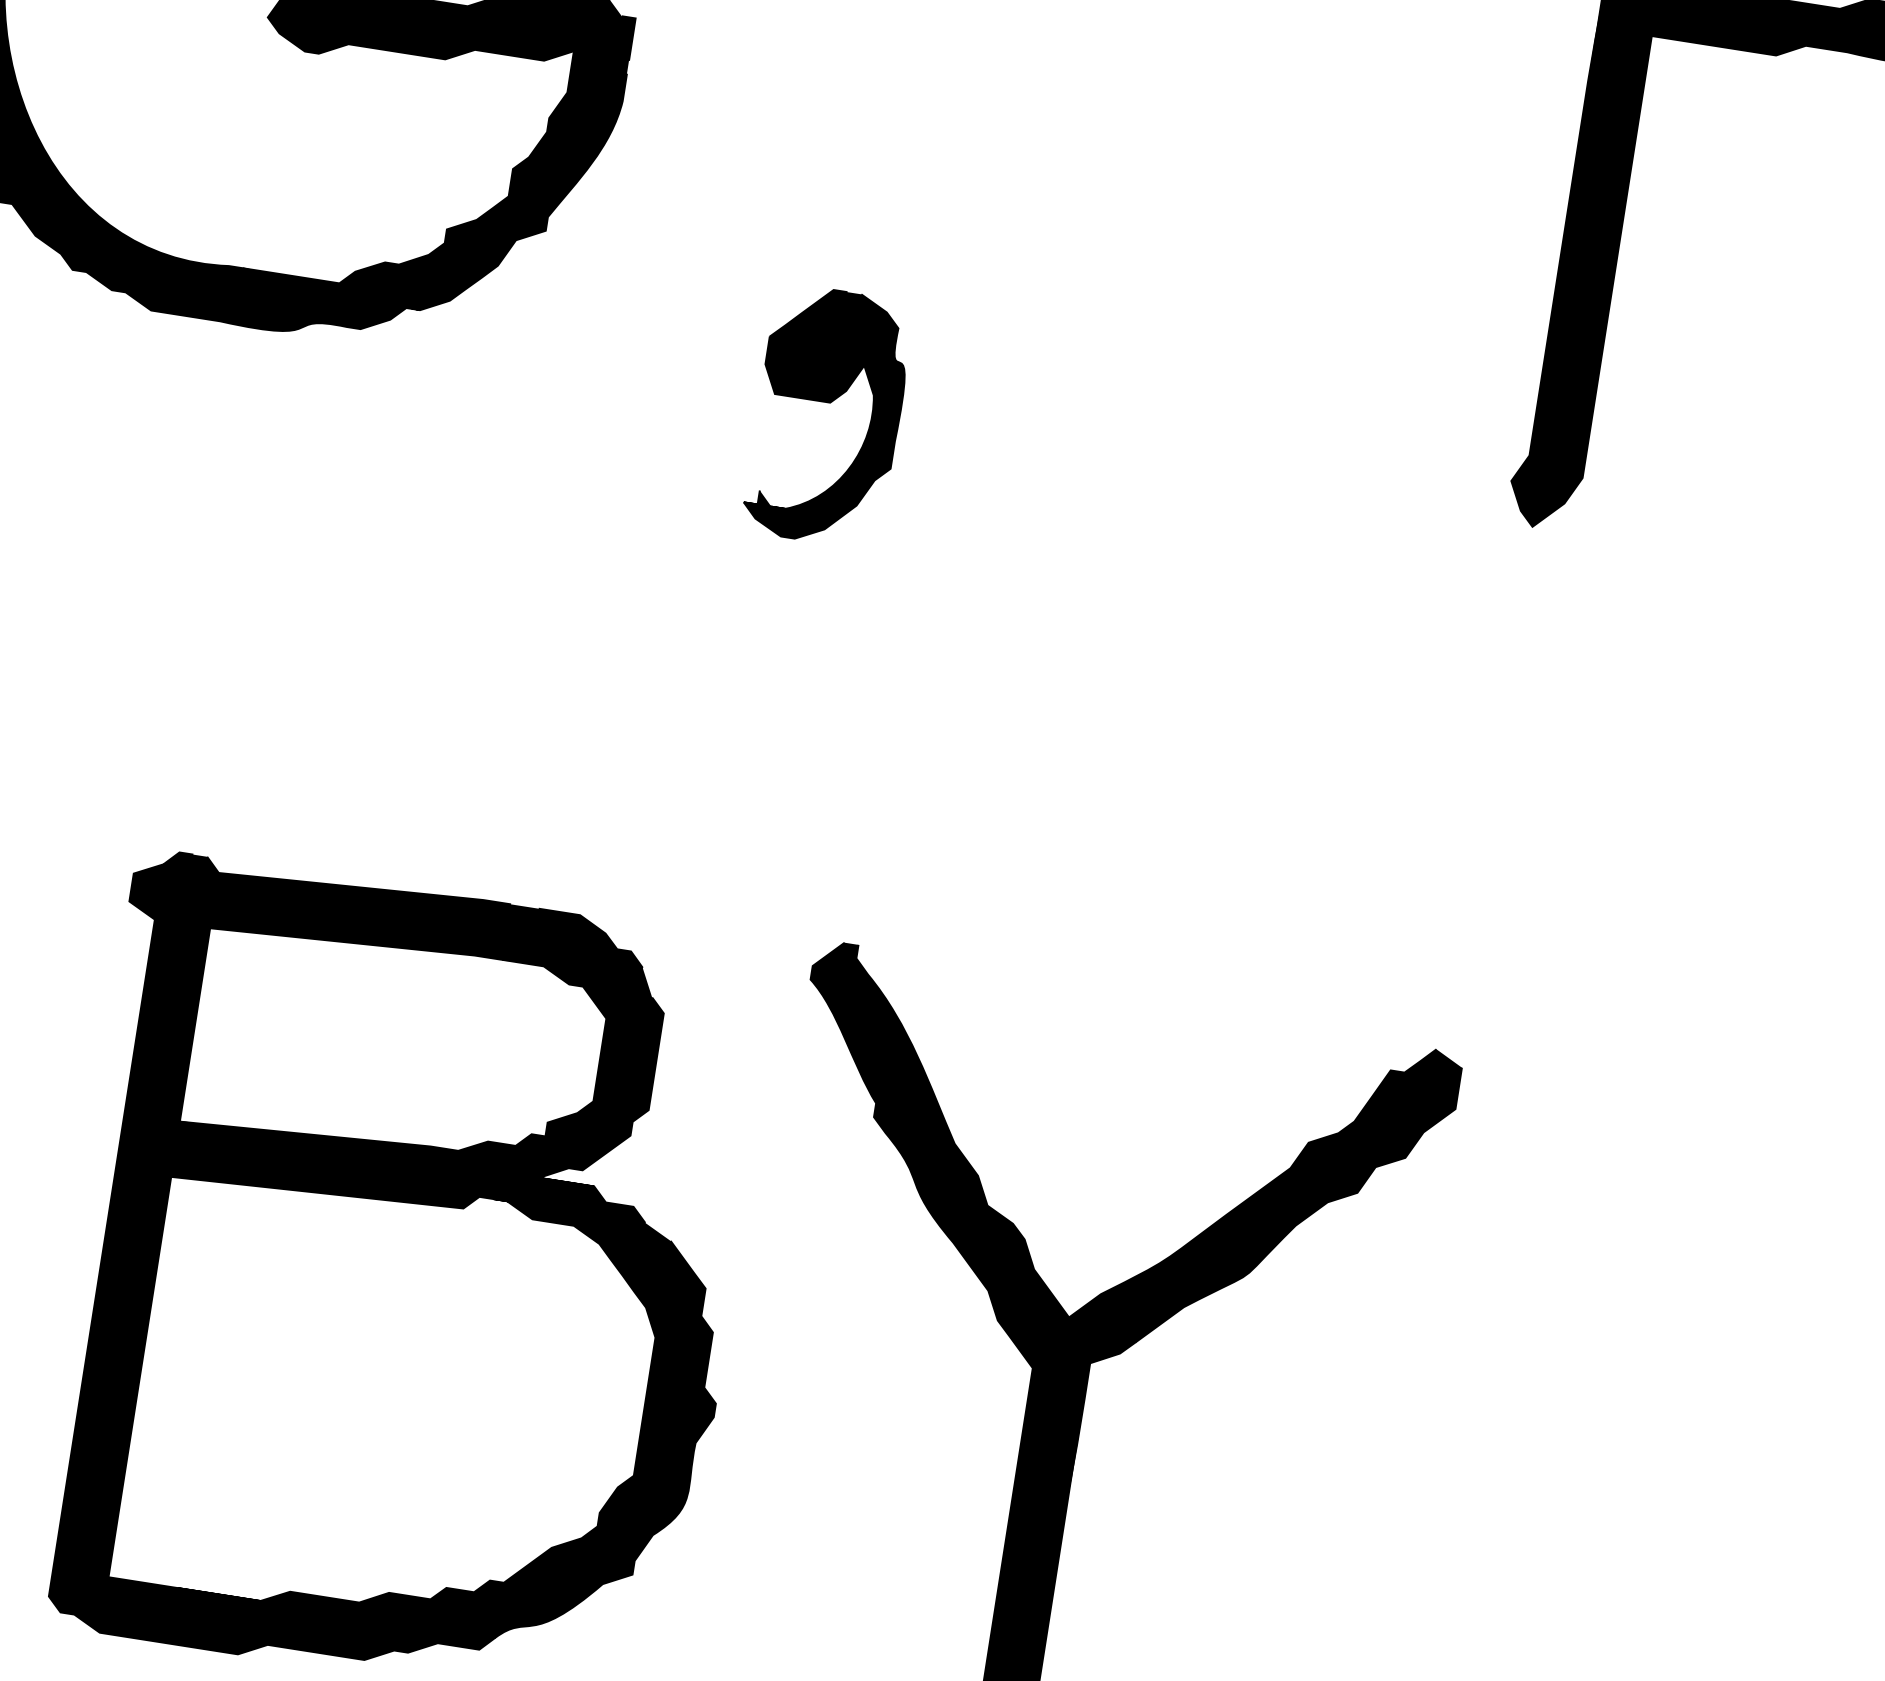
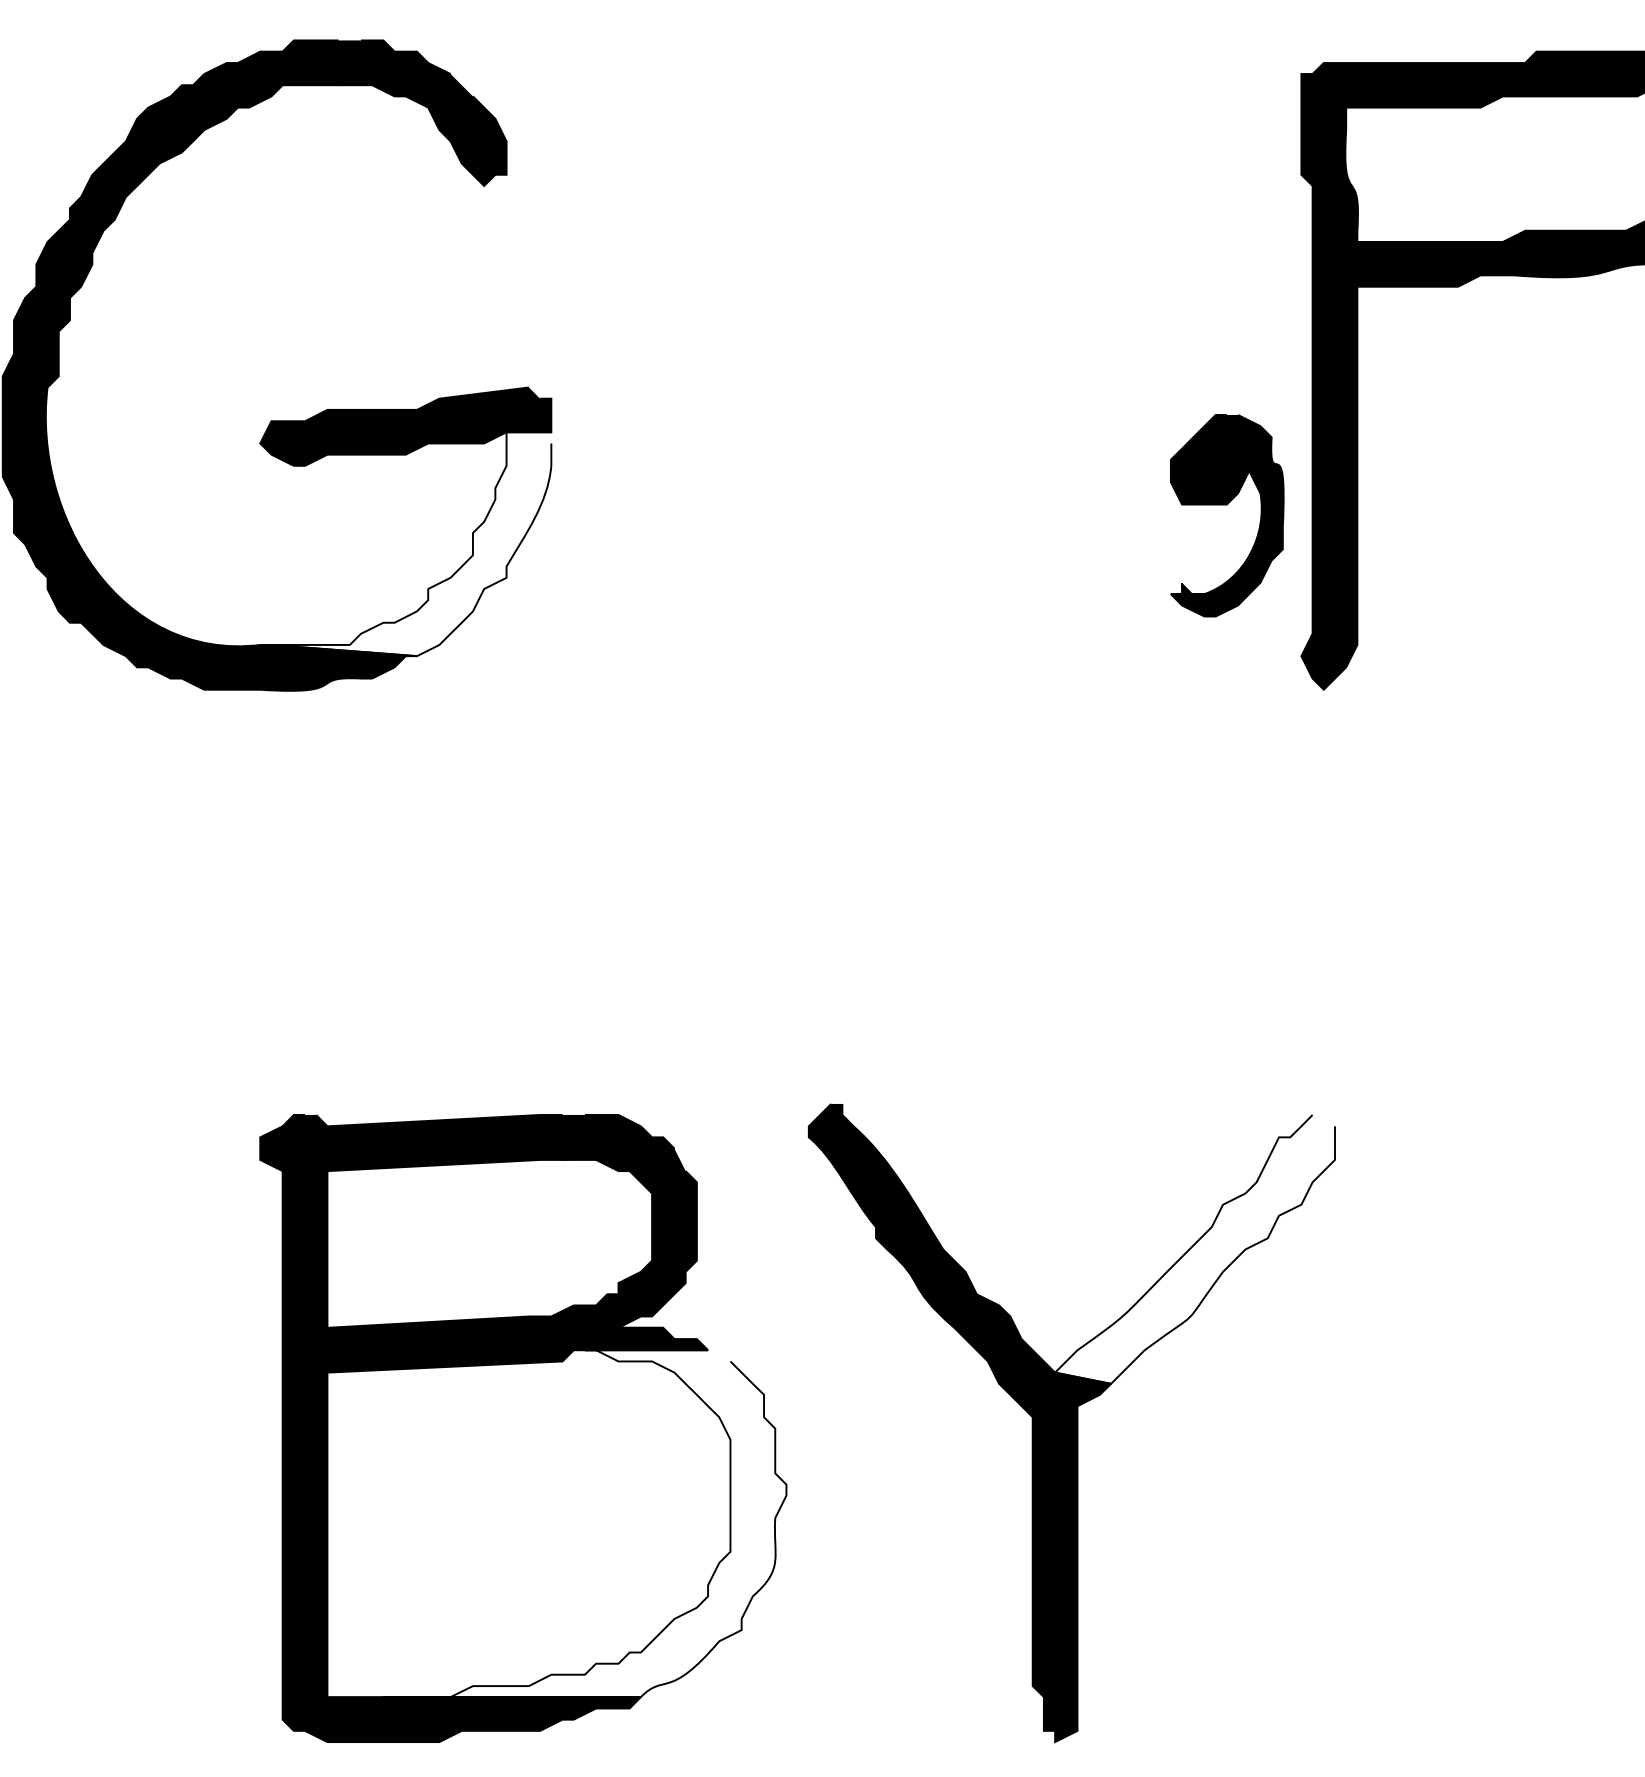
fill: (434, 171) -> (411, 544), removed
part: (830, 403) -> (1227, 505), moved
fill: (1265, 1191) -> (1194, 1248), removed
fill: (459, 1412) -> (584, 1523), removed

